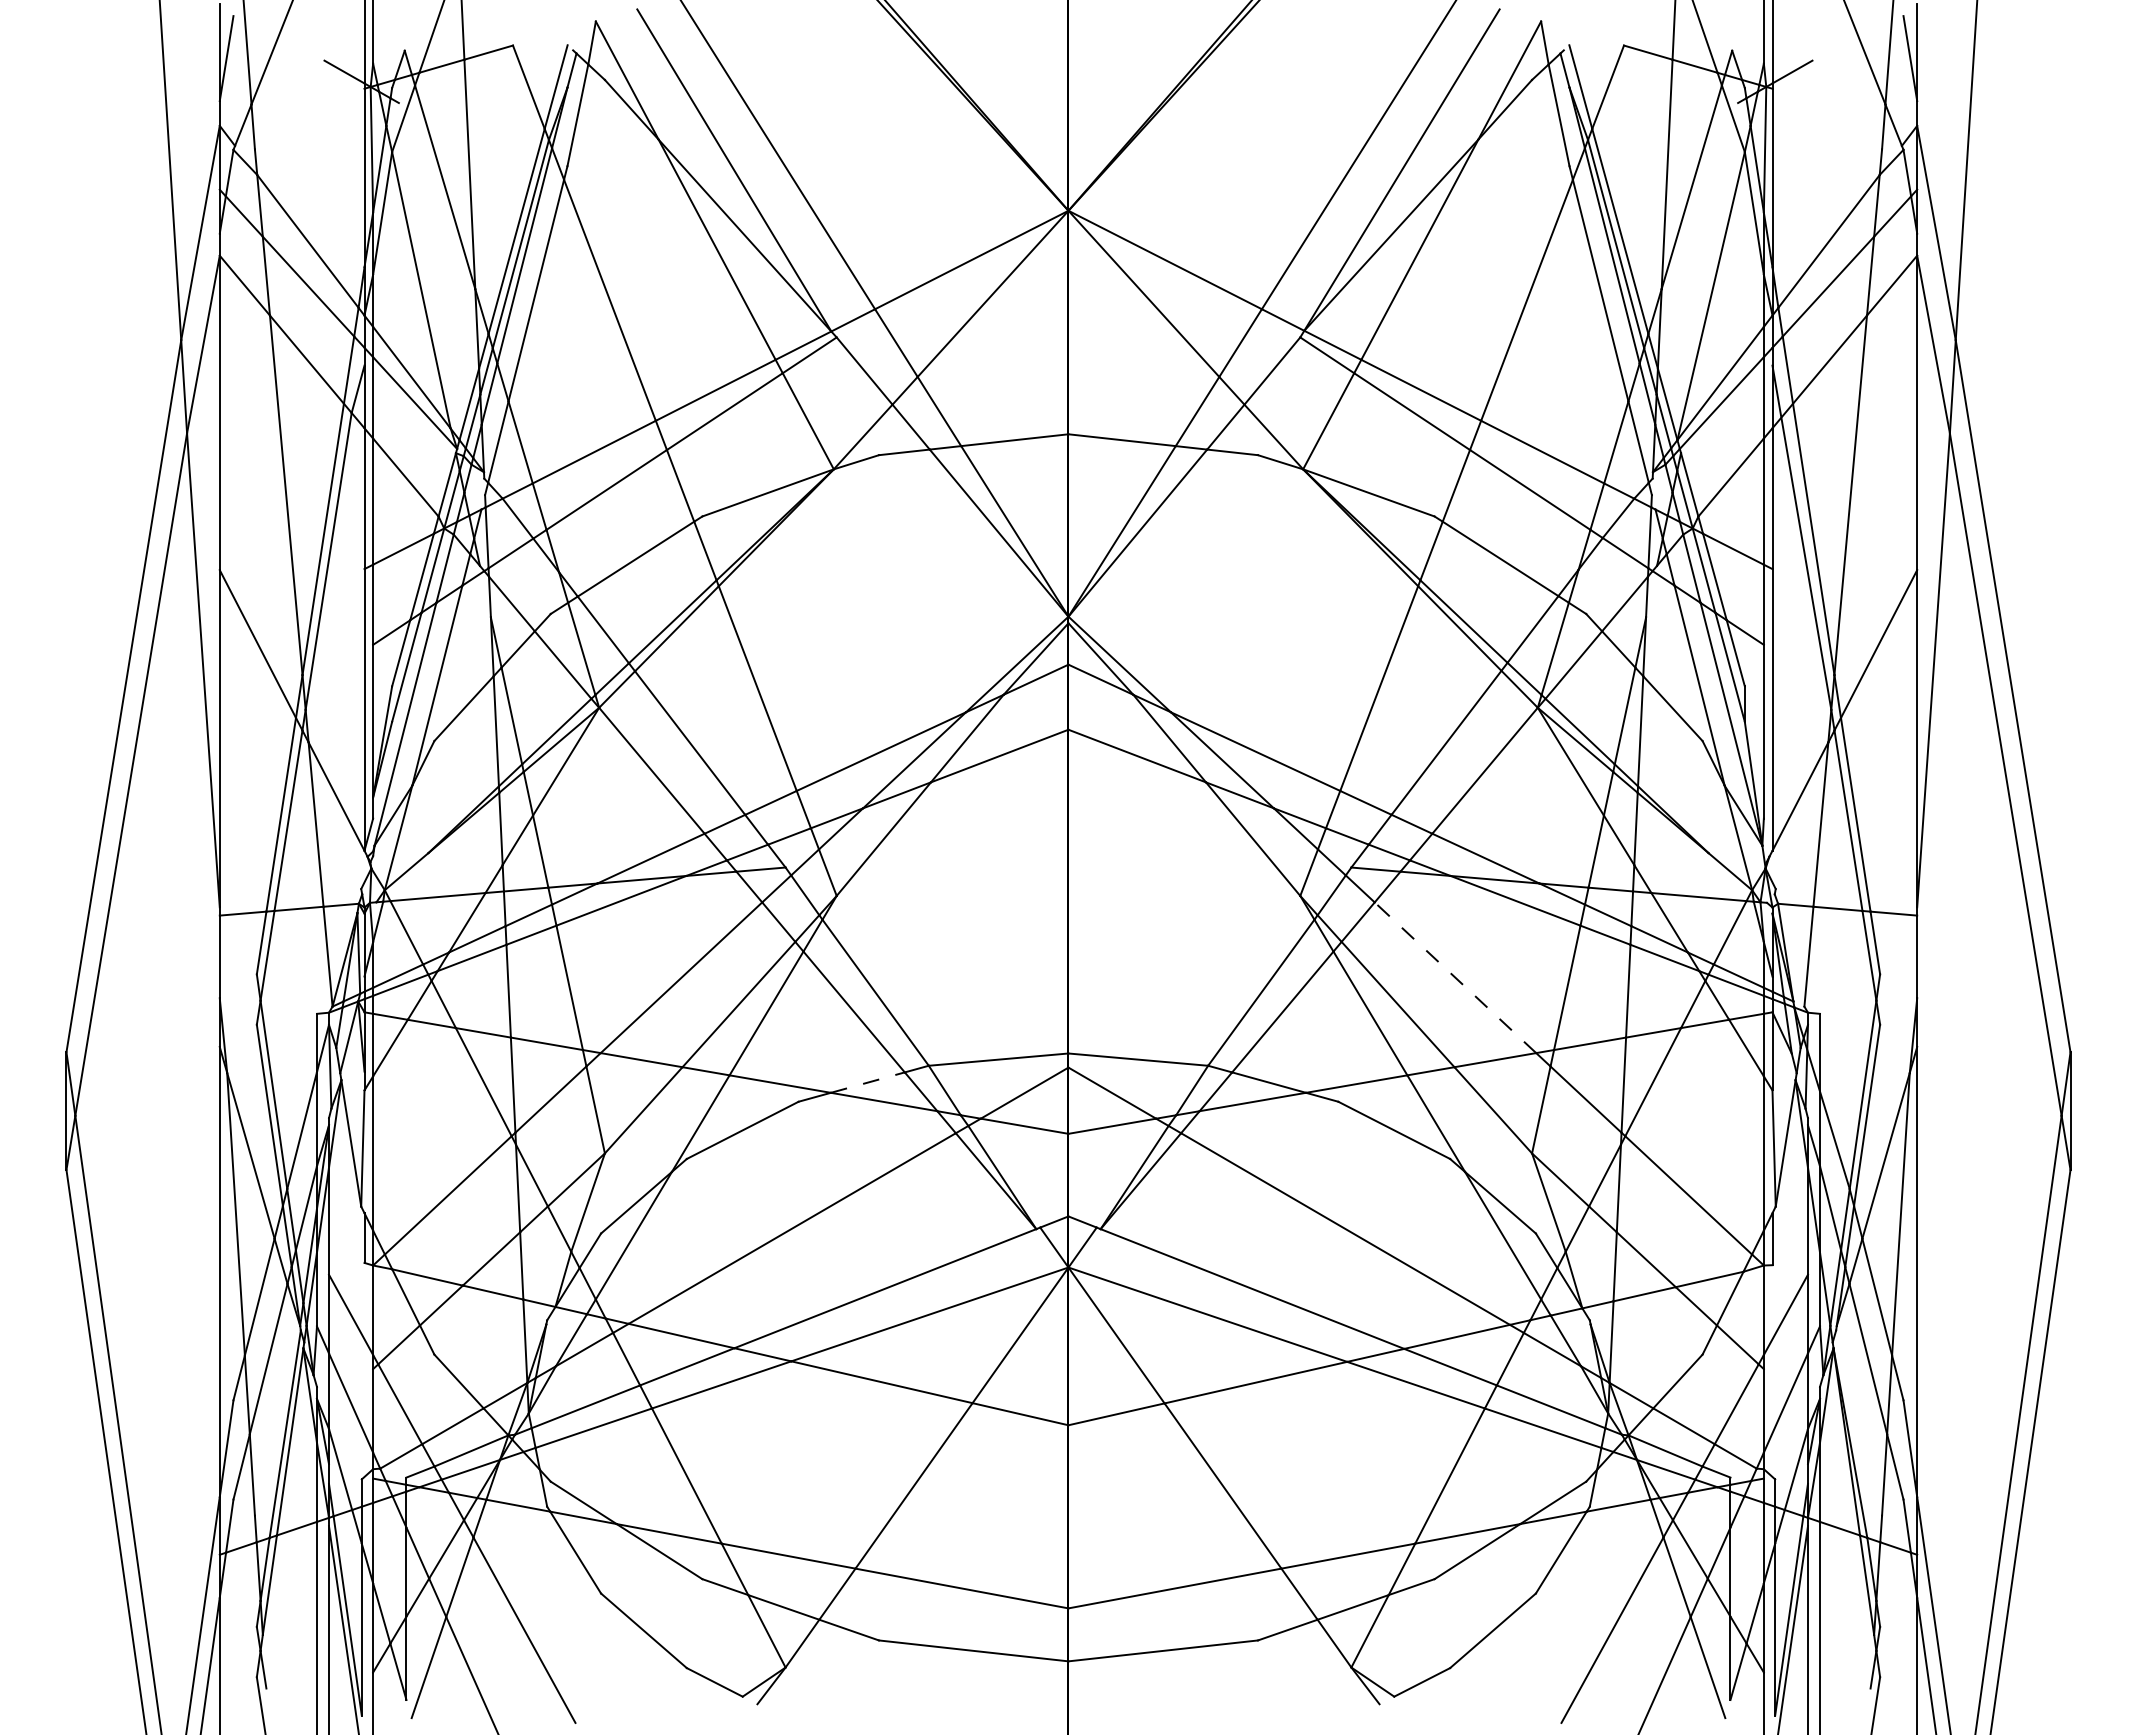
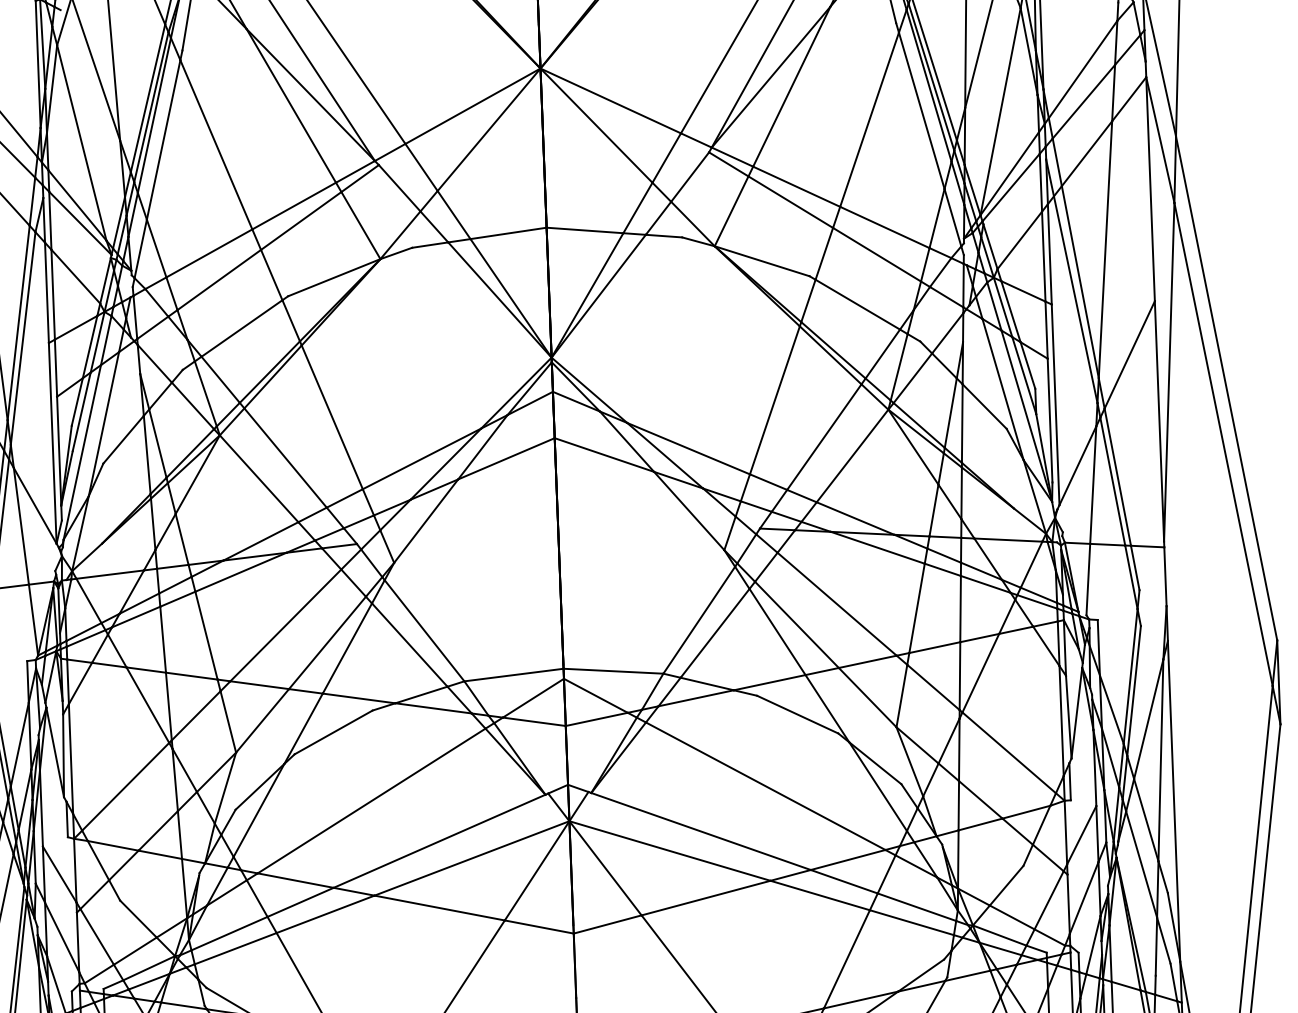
line: (1455, 977) -> (837, 604), dashed -> solid
line: (868, 1082) -> (421, 694), dashed -> solid

